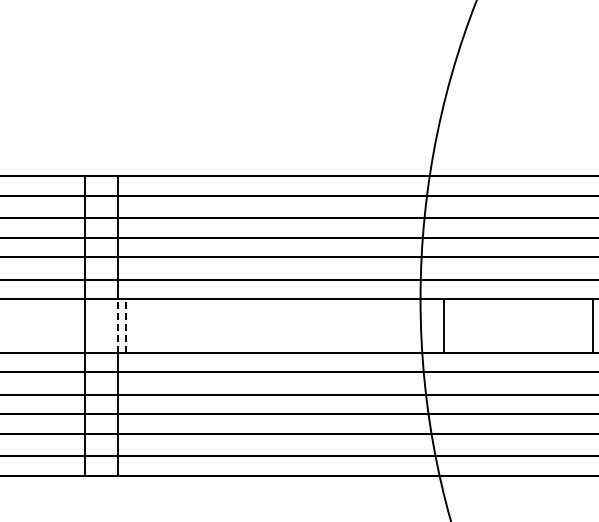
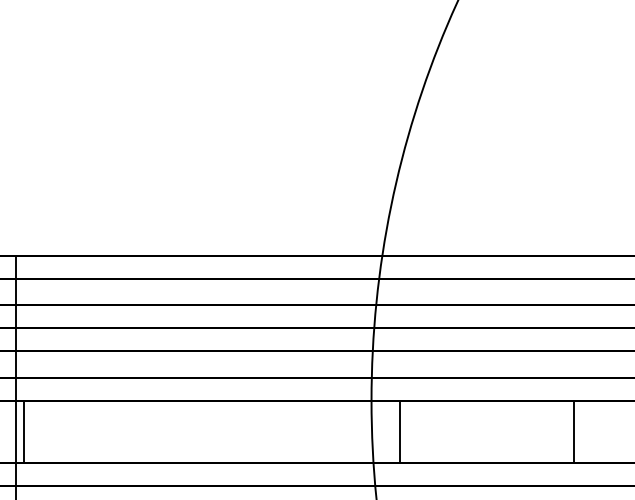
line: (118, 325) -> (15, 431), dashed -> solid
line: (125, 325) -> (24, 431), dashed -> solid

